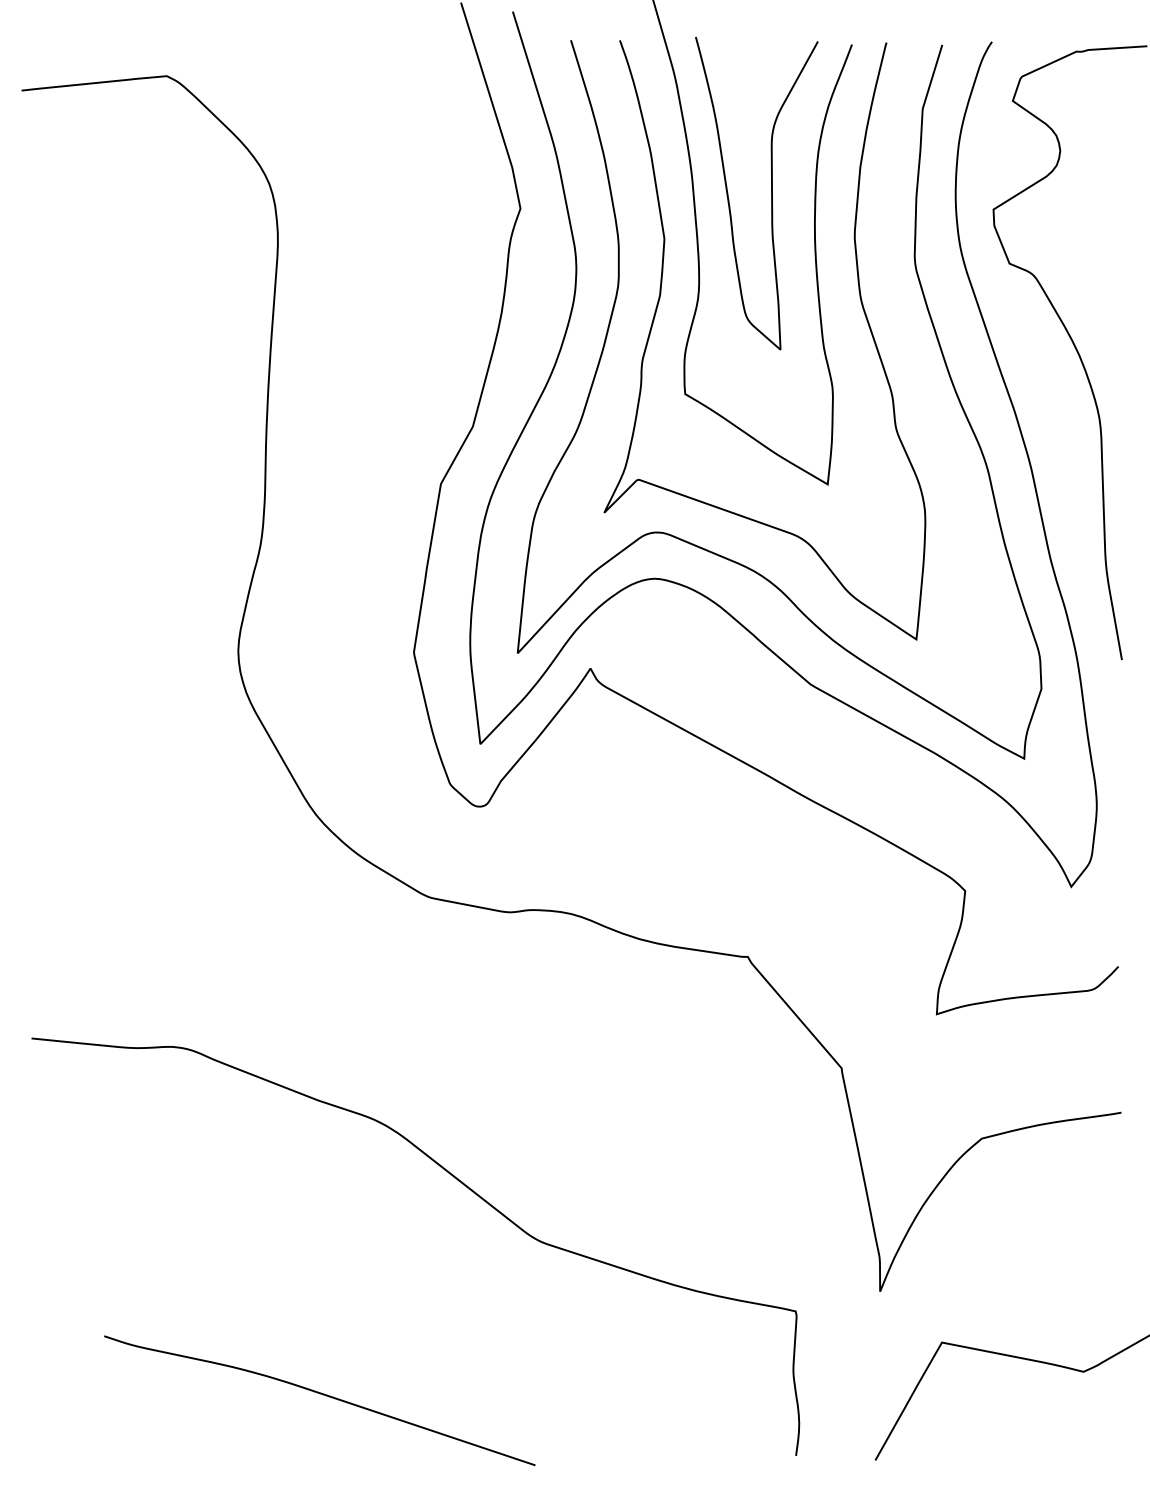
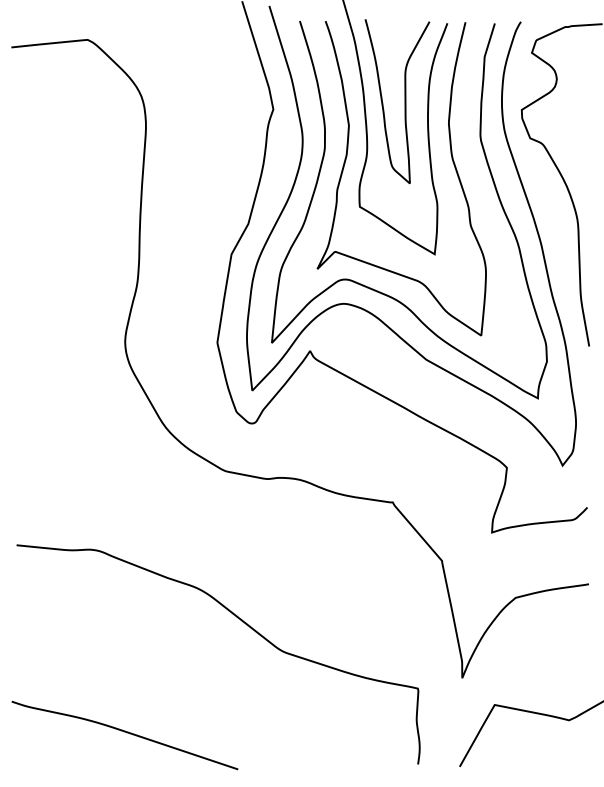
curve: (318, 1394) -> (124, 732), moved

